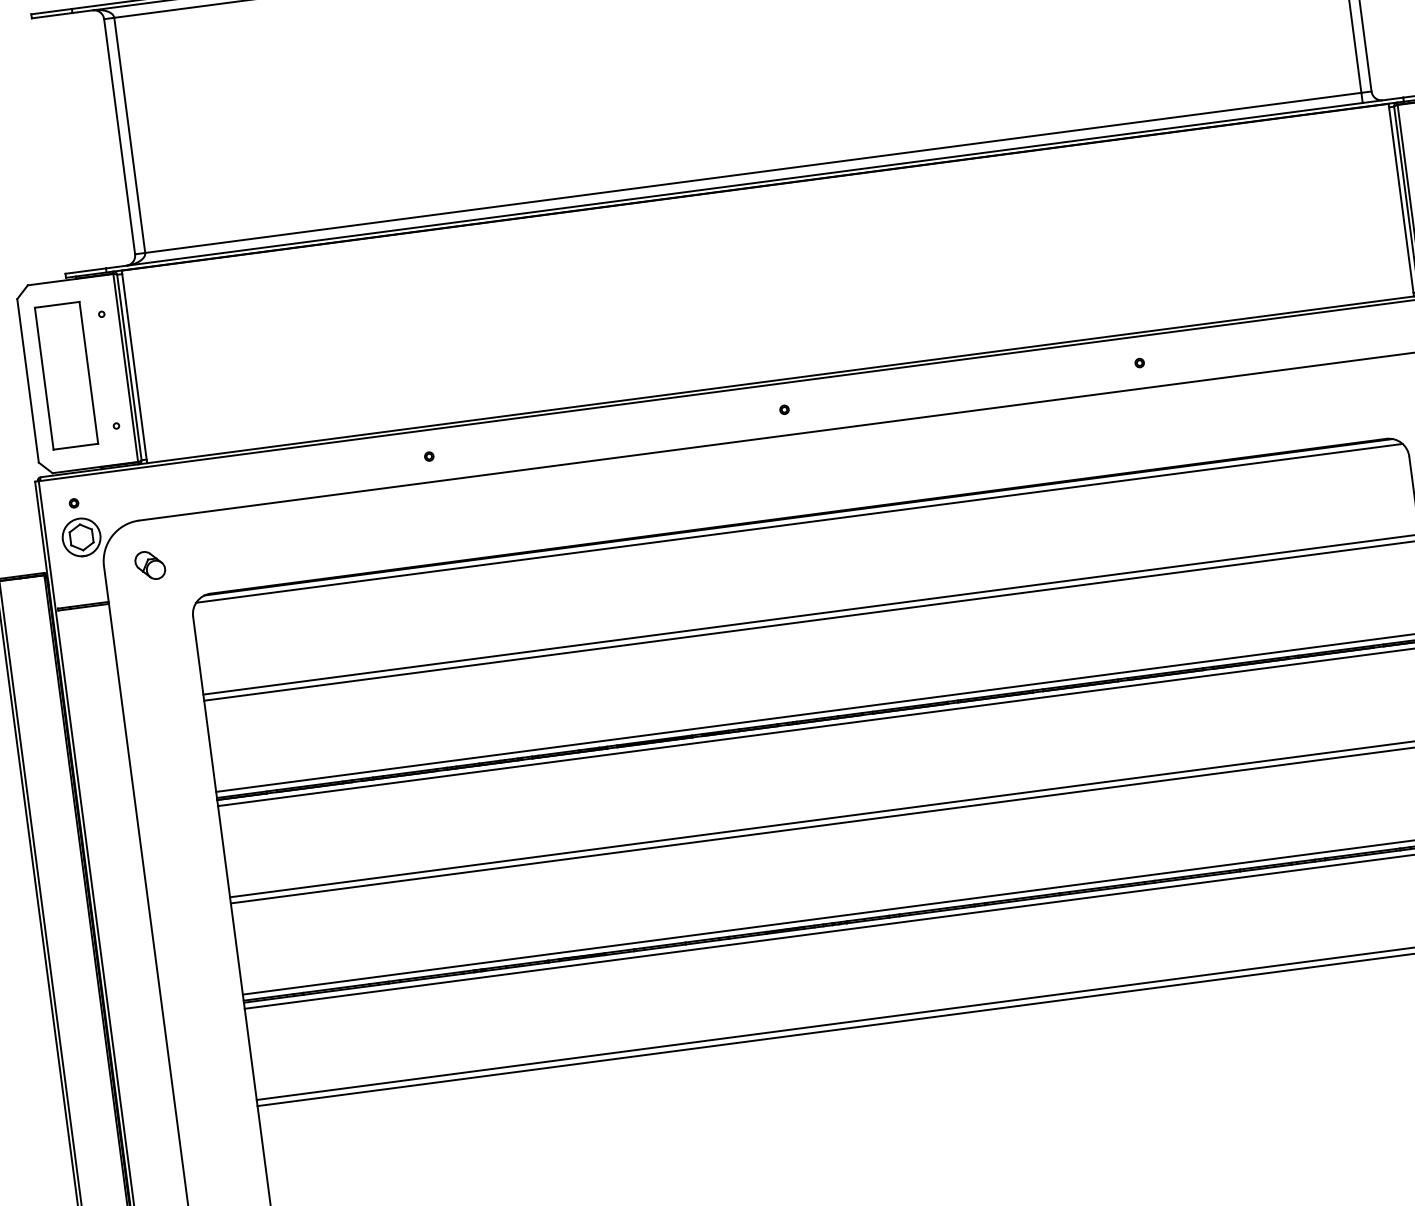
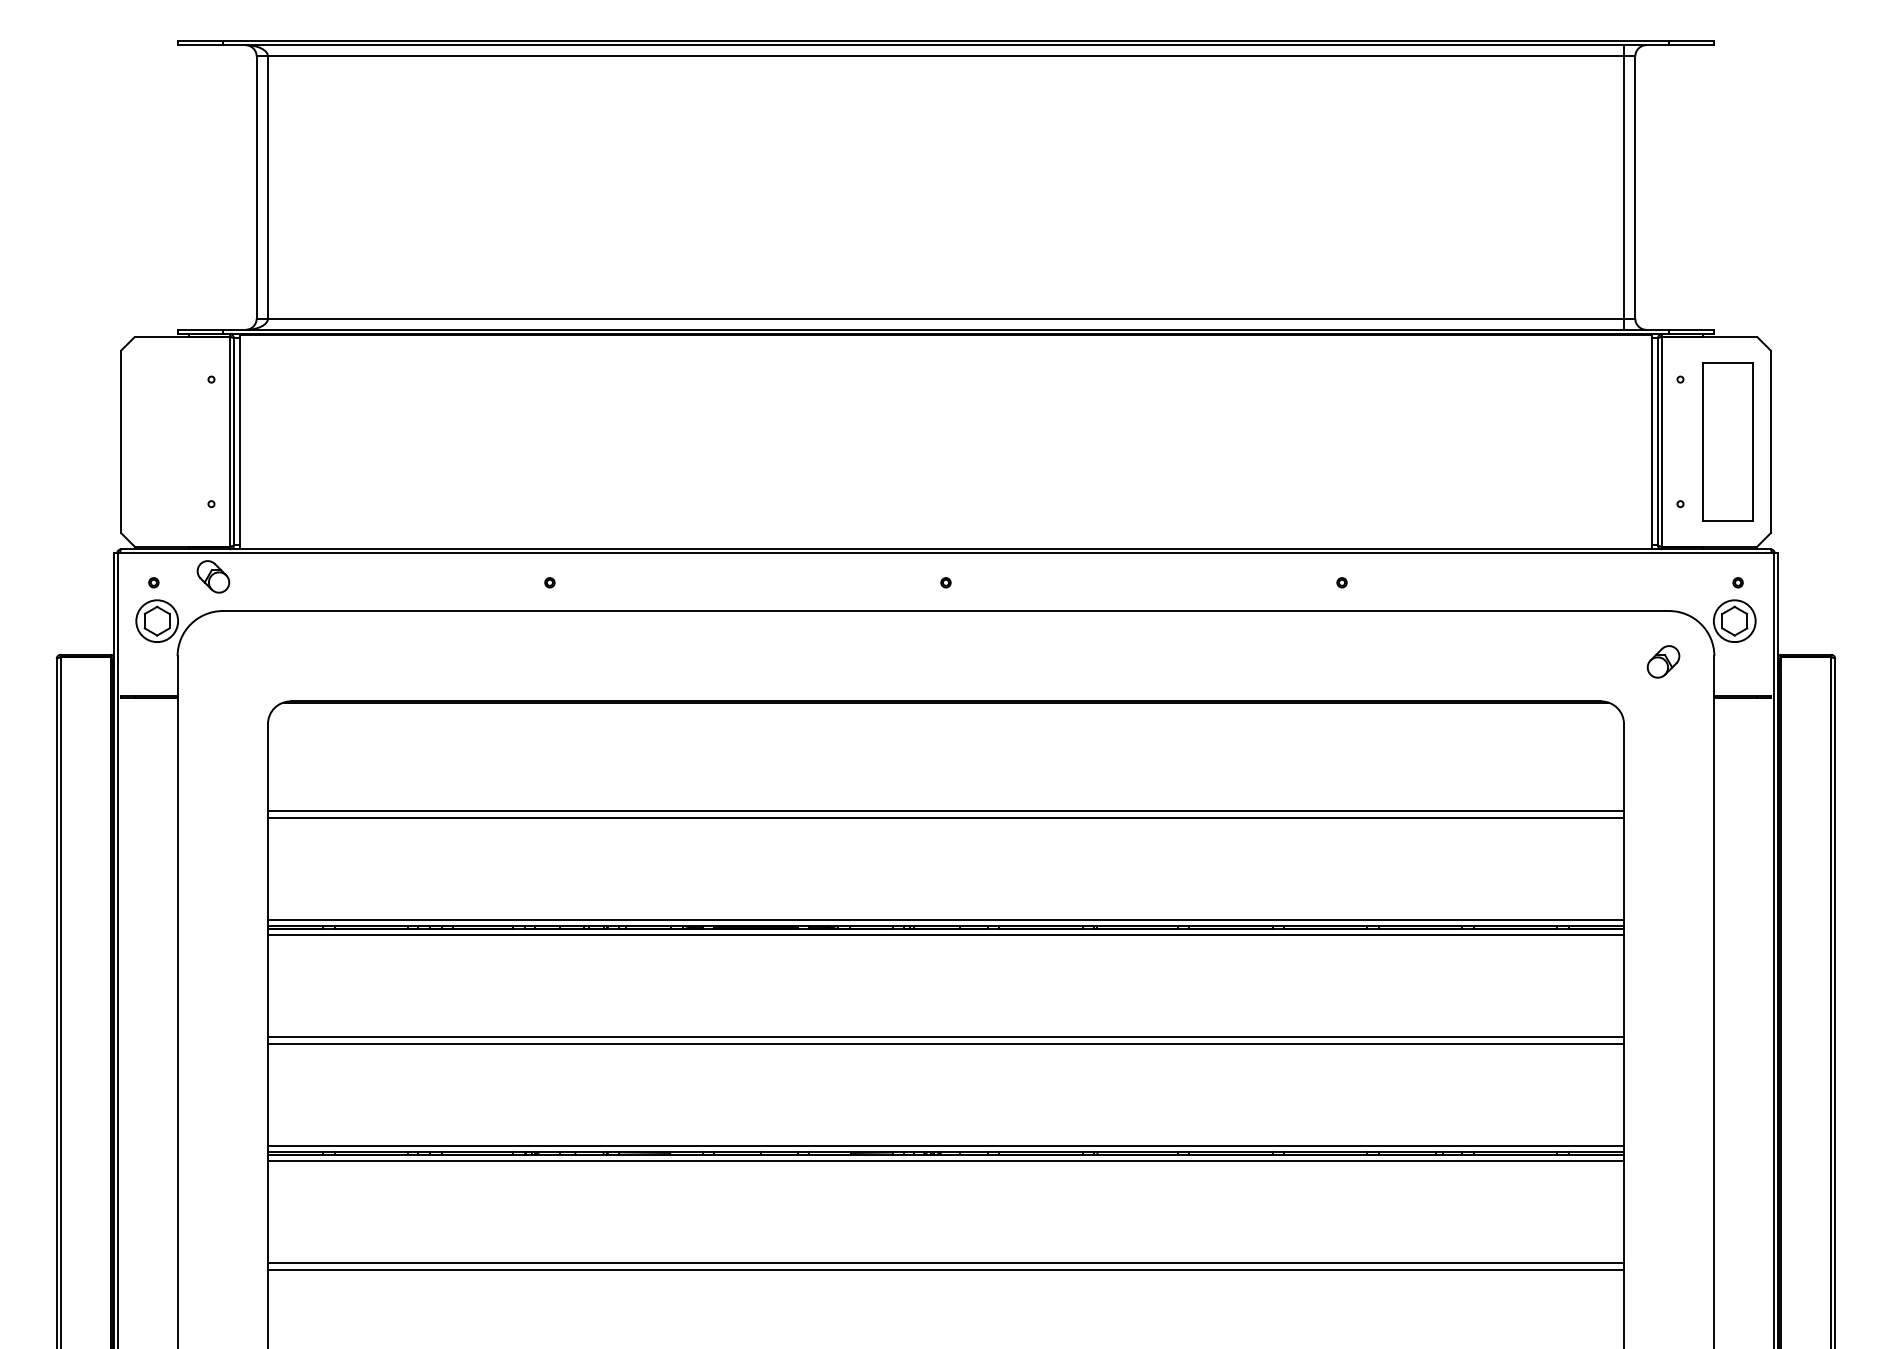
part: (66, 375) -> (163, 441), removed
line: (799, 523) -> (945, 709), removed
part: (150, 565) -> (213, 576), moved

